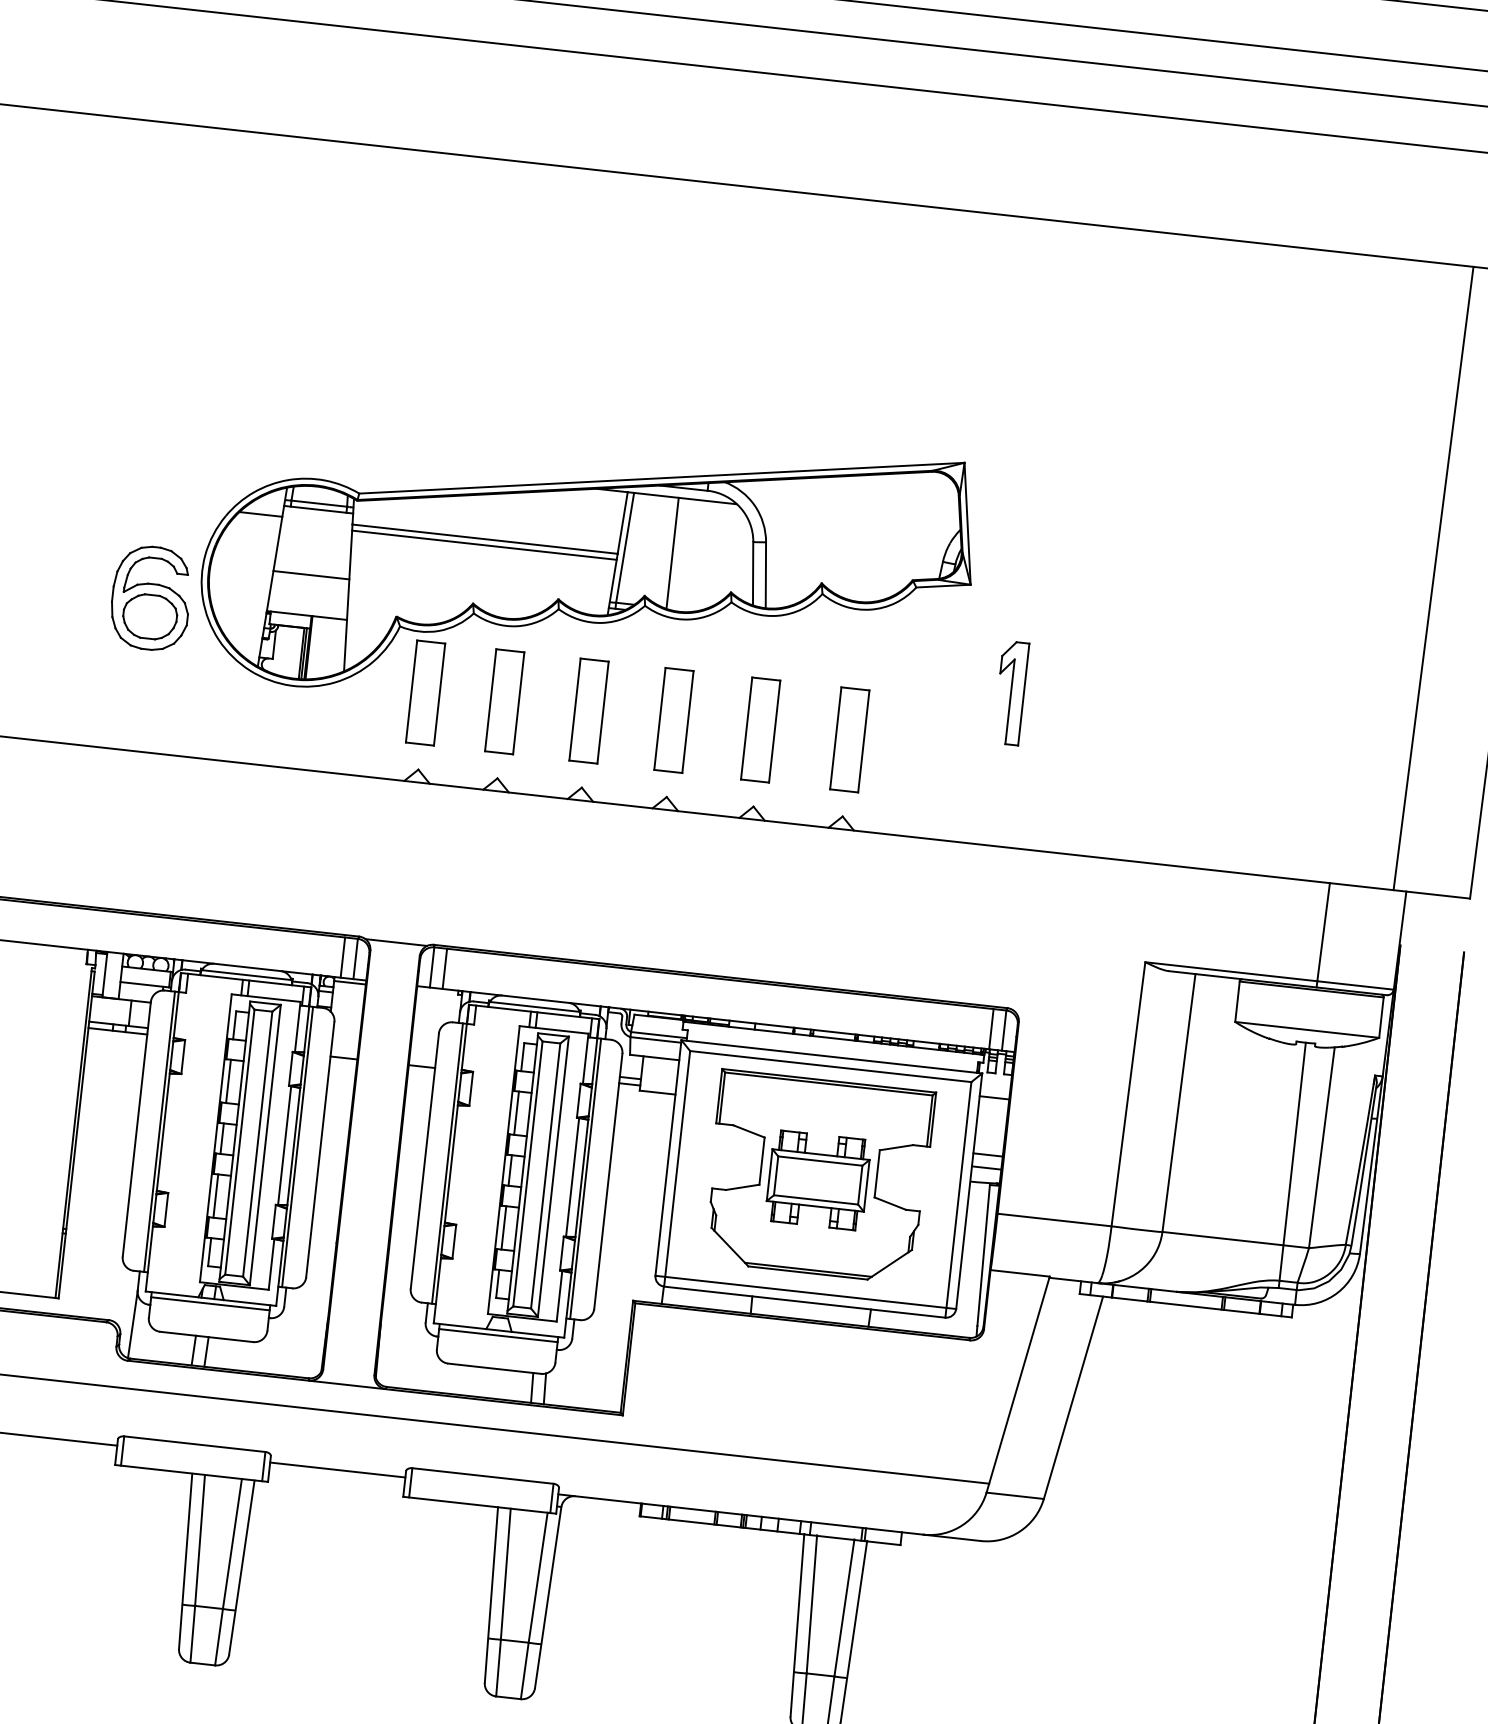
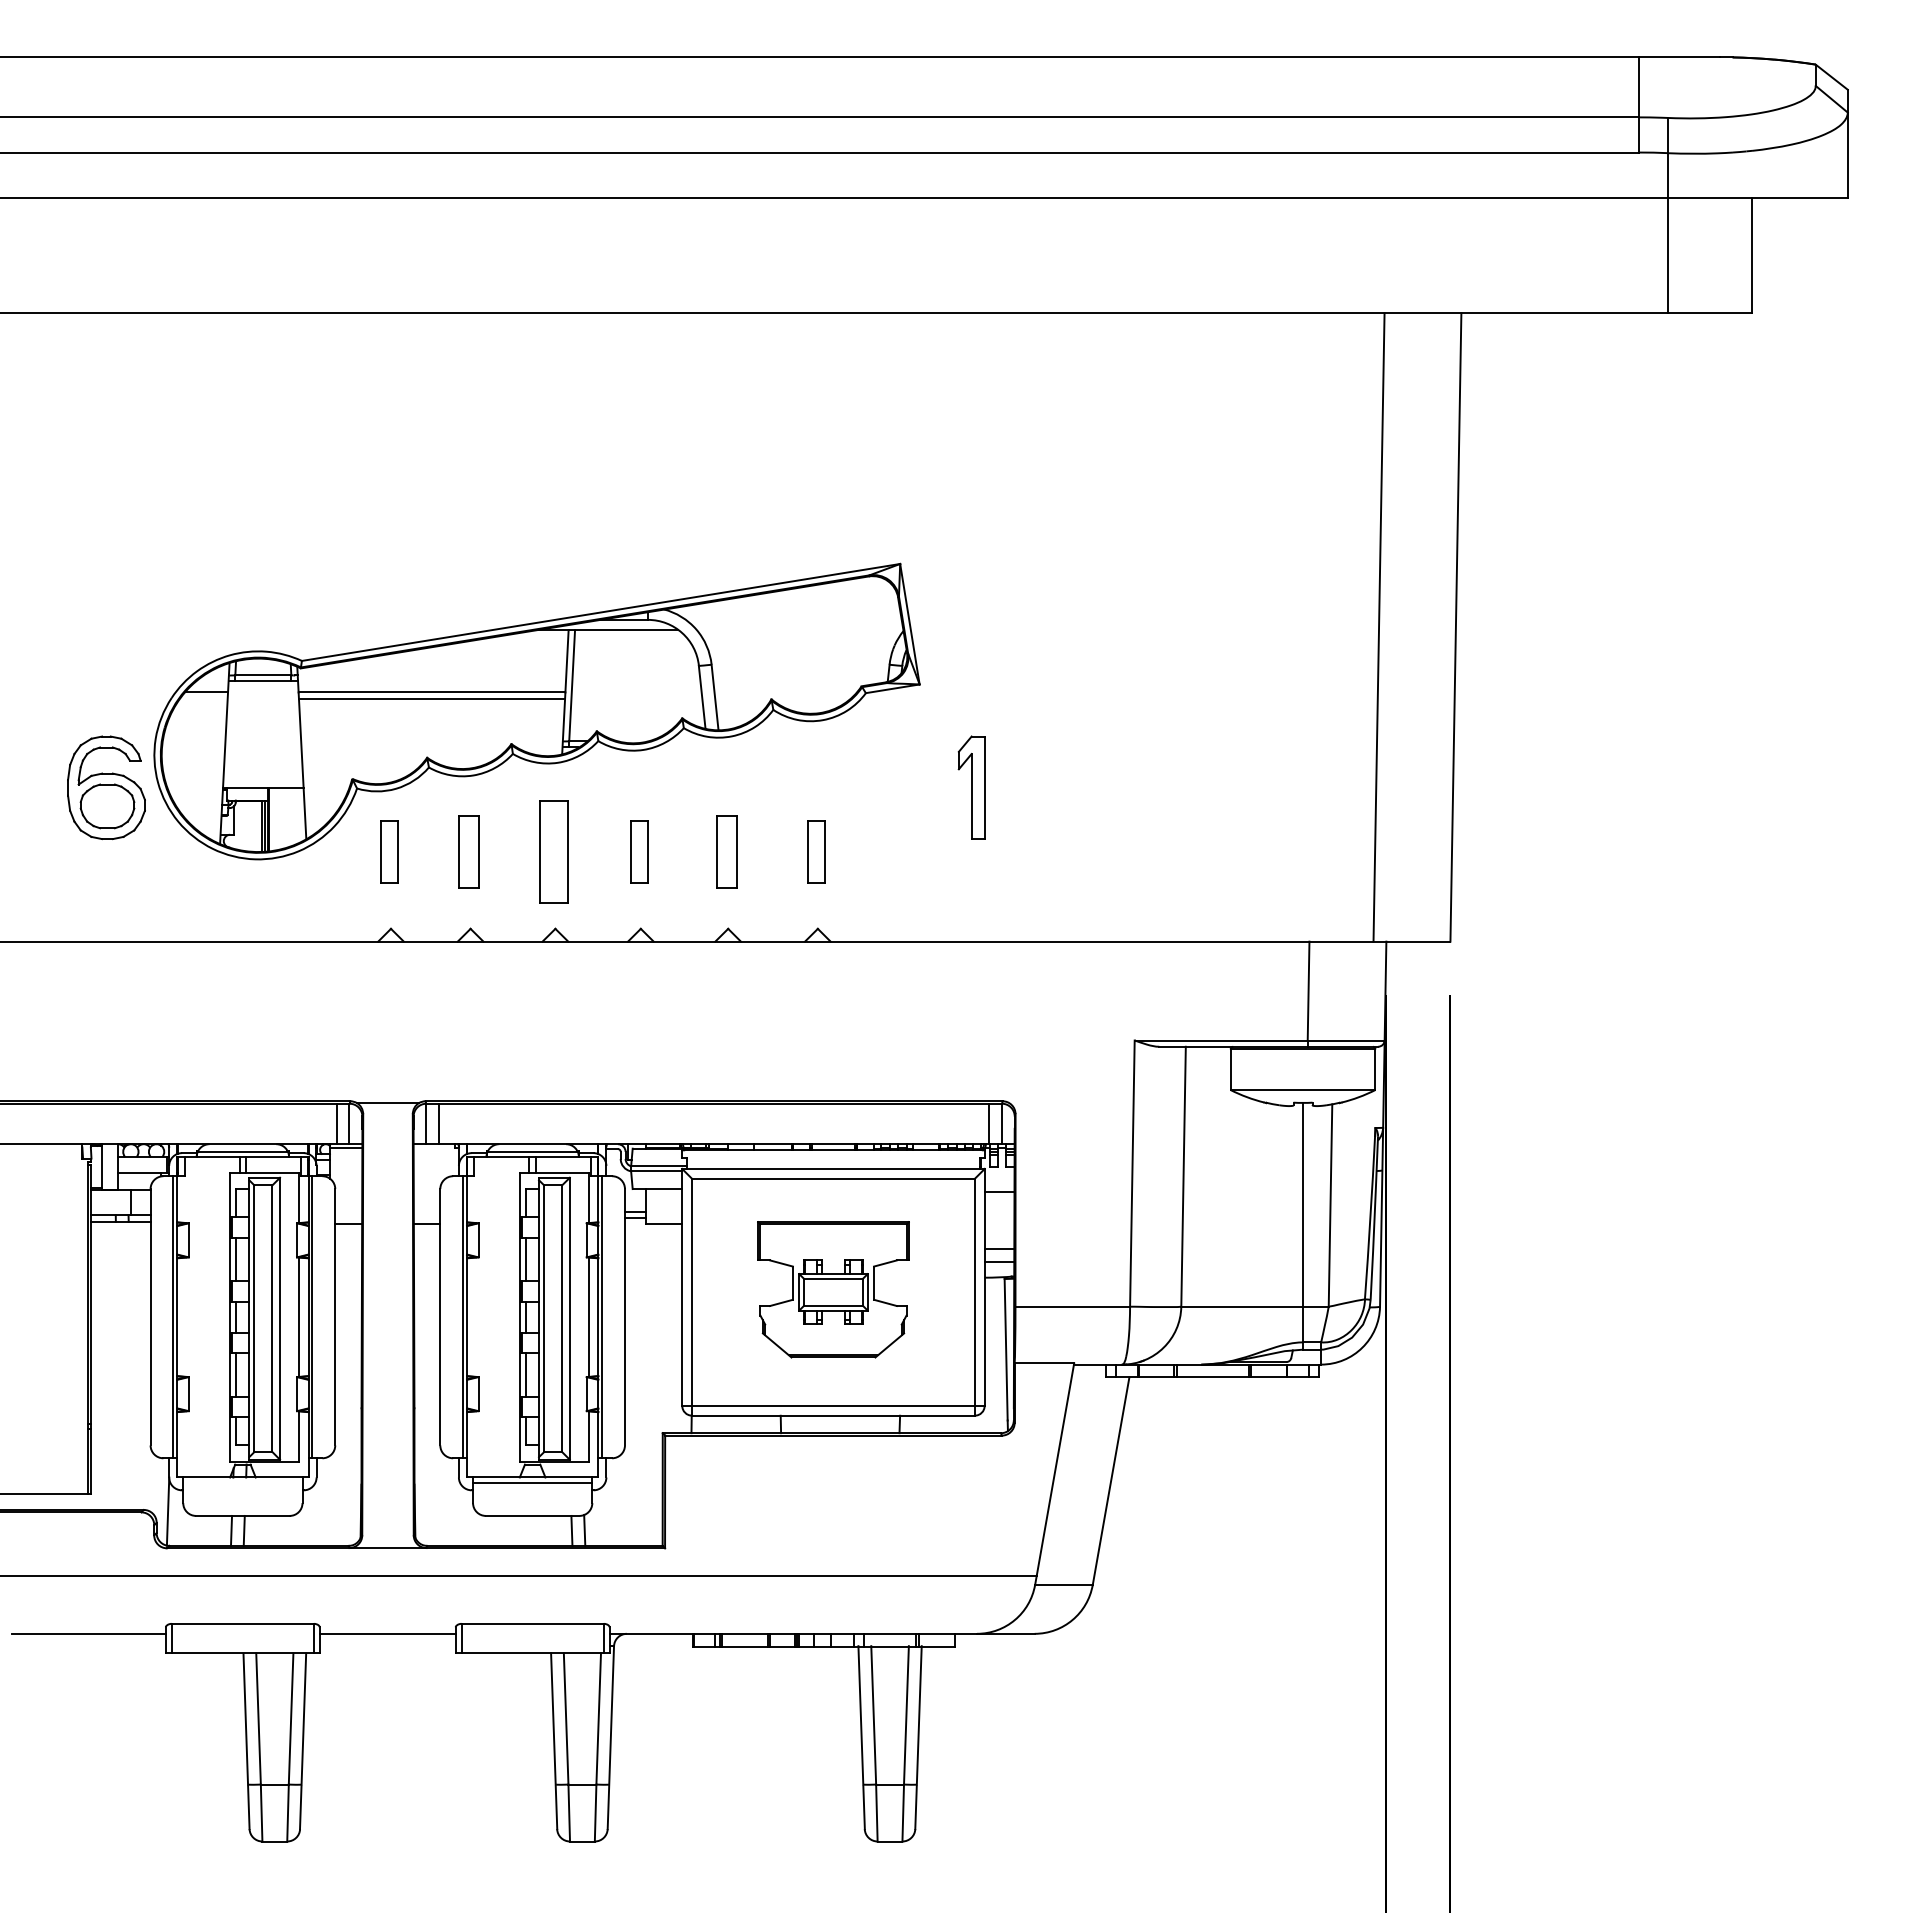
line: (672, 552) -> (619, 685), removed
line: (311, 575) -> (263, 747), removed
part: (425, 692) -> (389, 851), size x0.6
part: (503, 701) -> (468, 851), size x0.7
part: (673, 720) -> (639, 851), size x0.6
part: (760, 729) -> (726, 851), size x0.7
part: (849, 739) -> (816, 851), size x0.6
part: (818, 1176) -> (833, 1289), size x0.7
line: (210, 1303) -> (242, 1482), removed

